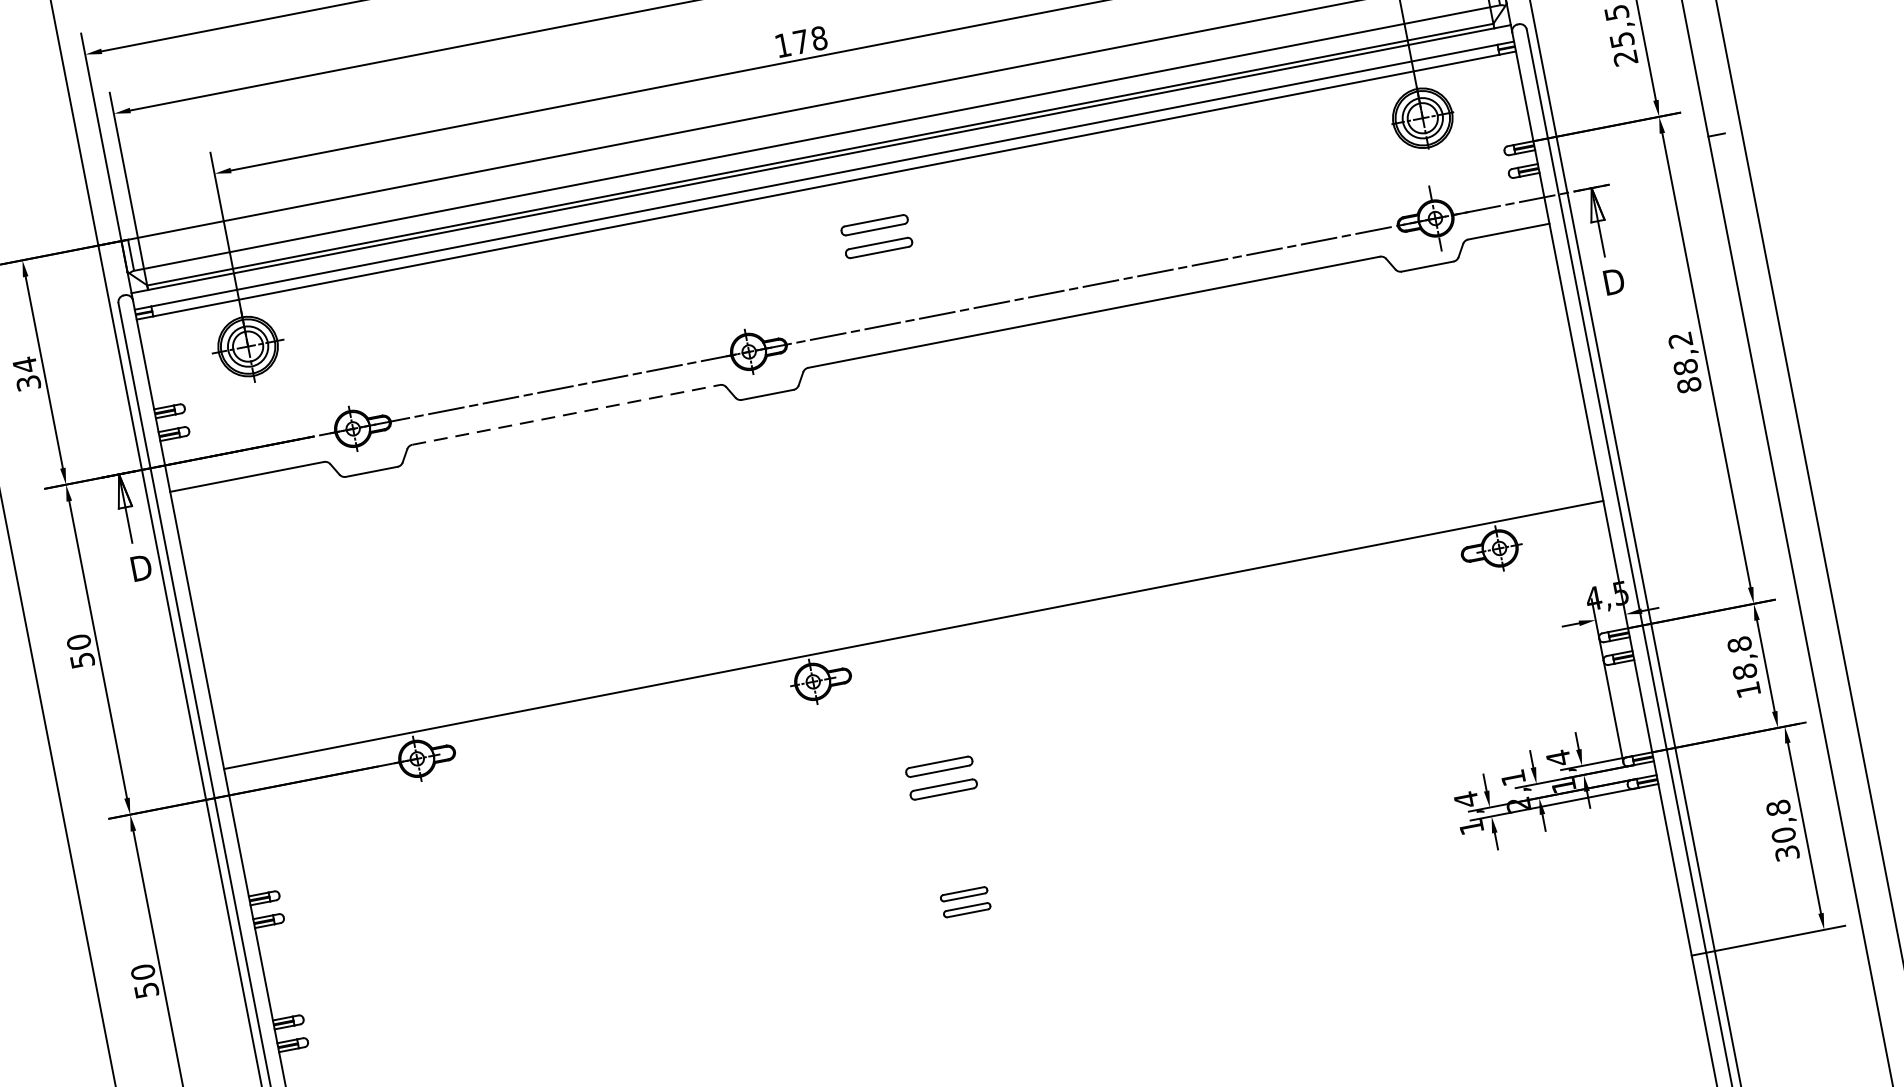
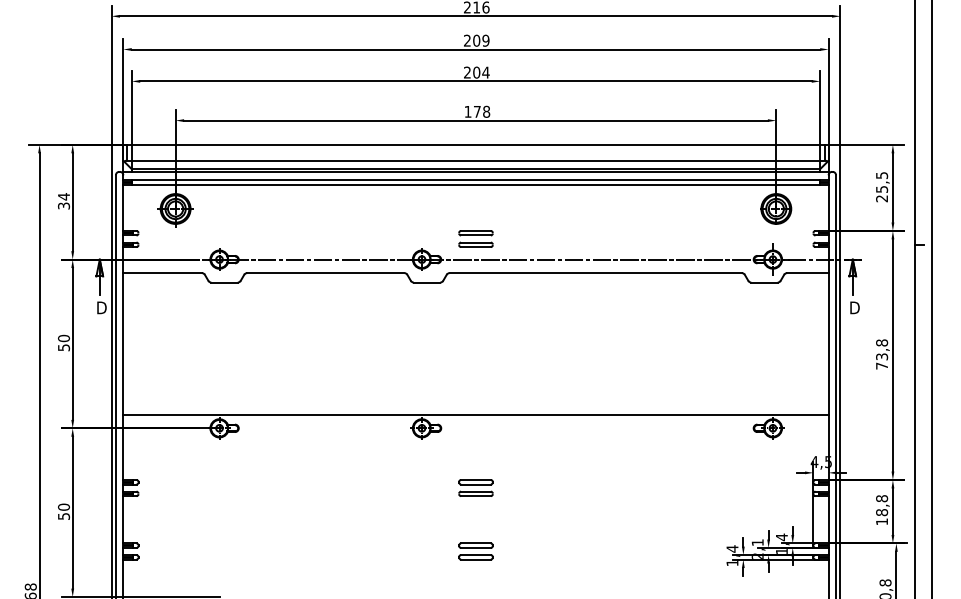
part: (875, 235) -> (475, 238), moved
text: (1685, 362) -> (882, 354), 88,2 -> 73,8
line: (565, 415) -> (325, 273), dashed -> solid
part: (964, 902) -> (475, 551), size x1.43

